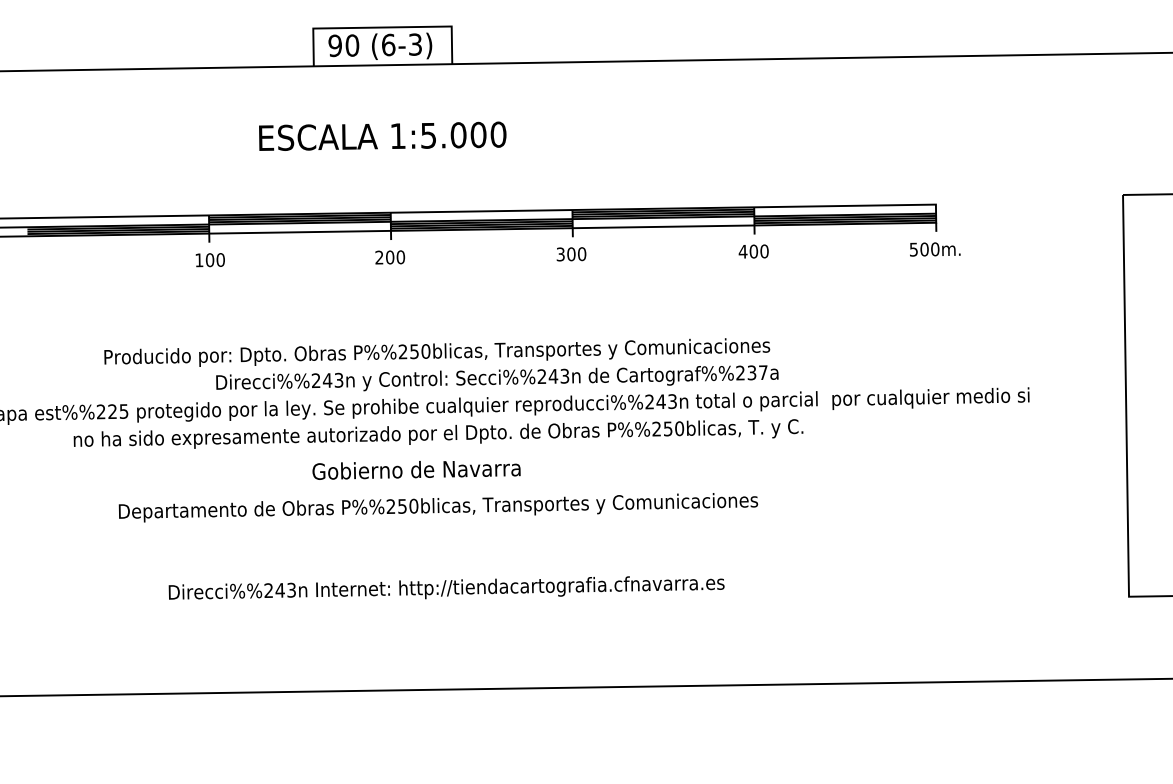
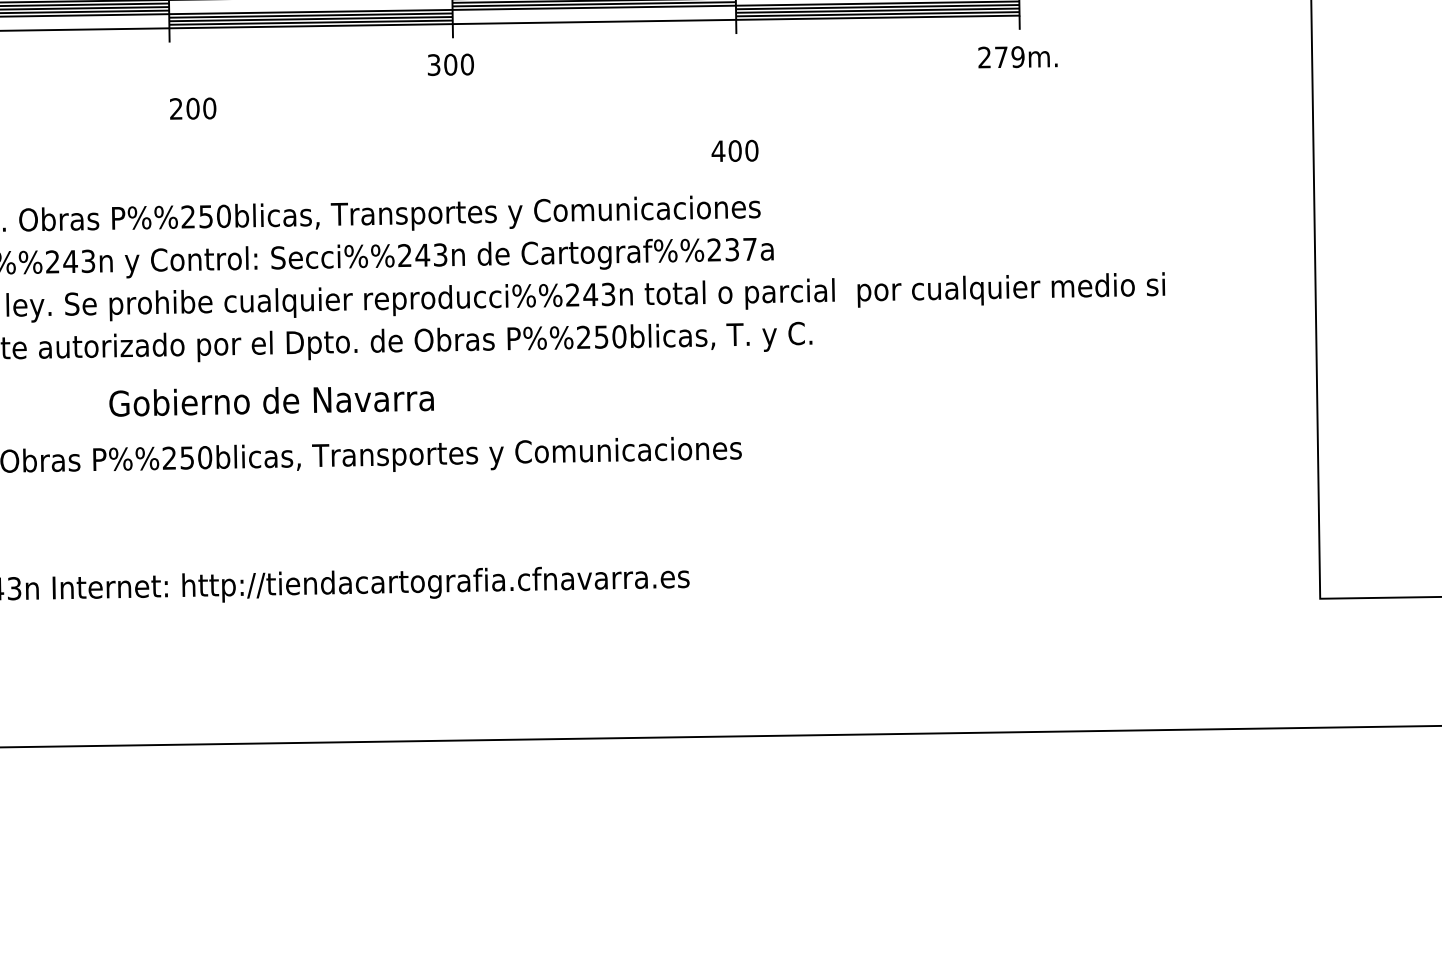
text: (924, 249) -> (1001, 57), 500m. -> 279m.
text: (753, 251) -> (734, 150), moved
text: (390, 257) -> (193, 108), moved
text: (416, 470) -> (271, 401), moved

